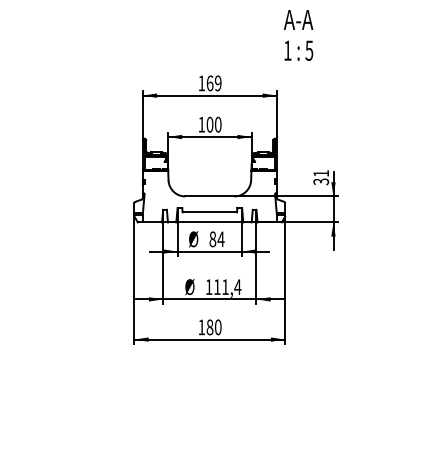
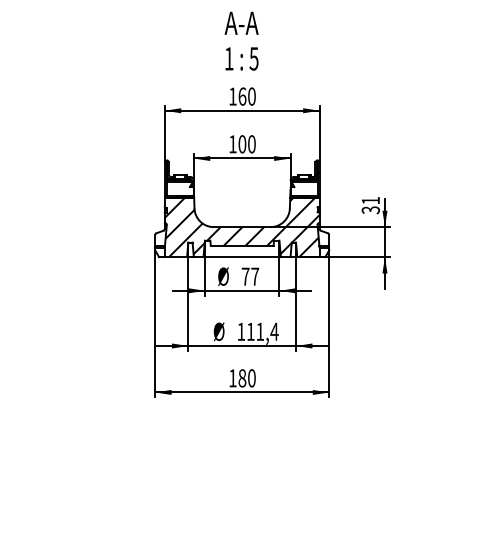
text: (298, 34) -> (241, 40), moved
text: (217, 83) -> (251, 96), 169 -> 160
hatch: (209, 196) -> (241, 227), added
text: (217, 239) -> (250, 276), 84 -> 77

